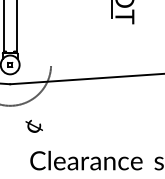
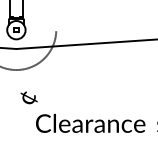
text: (33, 125) -> (28, 96), moved

